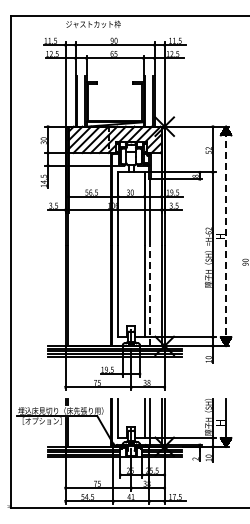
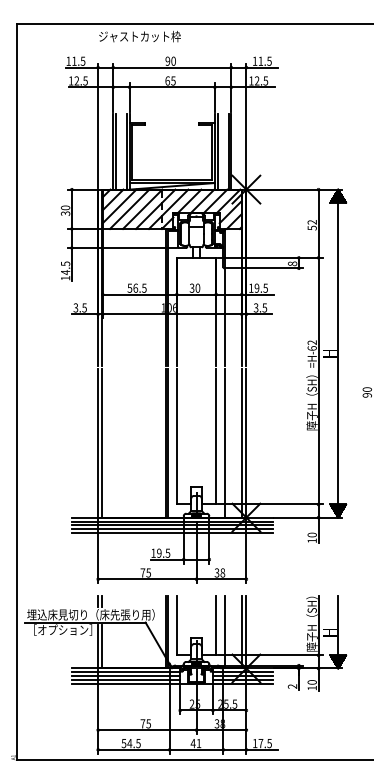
line: (226, 236) -> (338, 353), dashed -> solid
line: (150, 296) -> (225, 443), dashed -> solid

